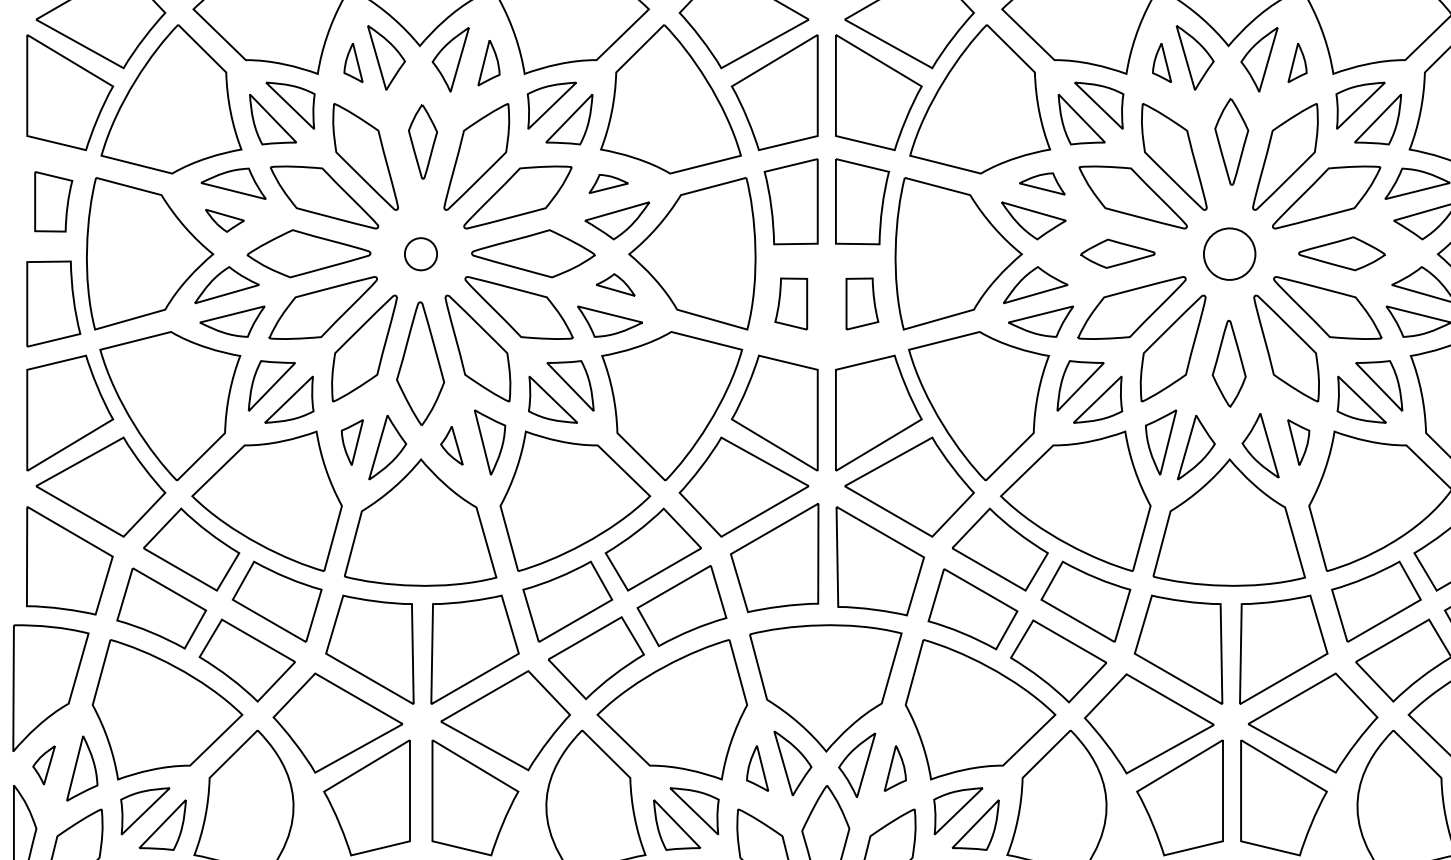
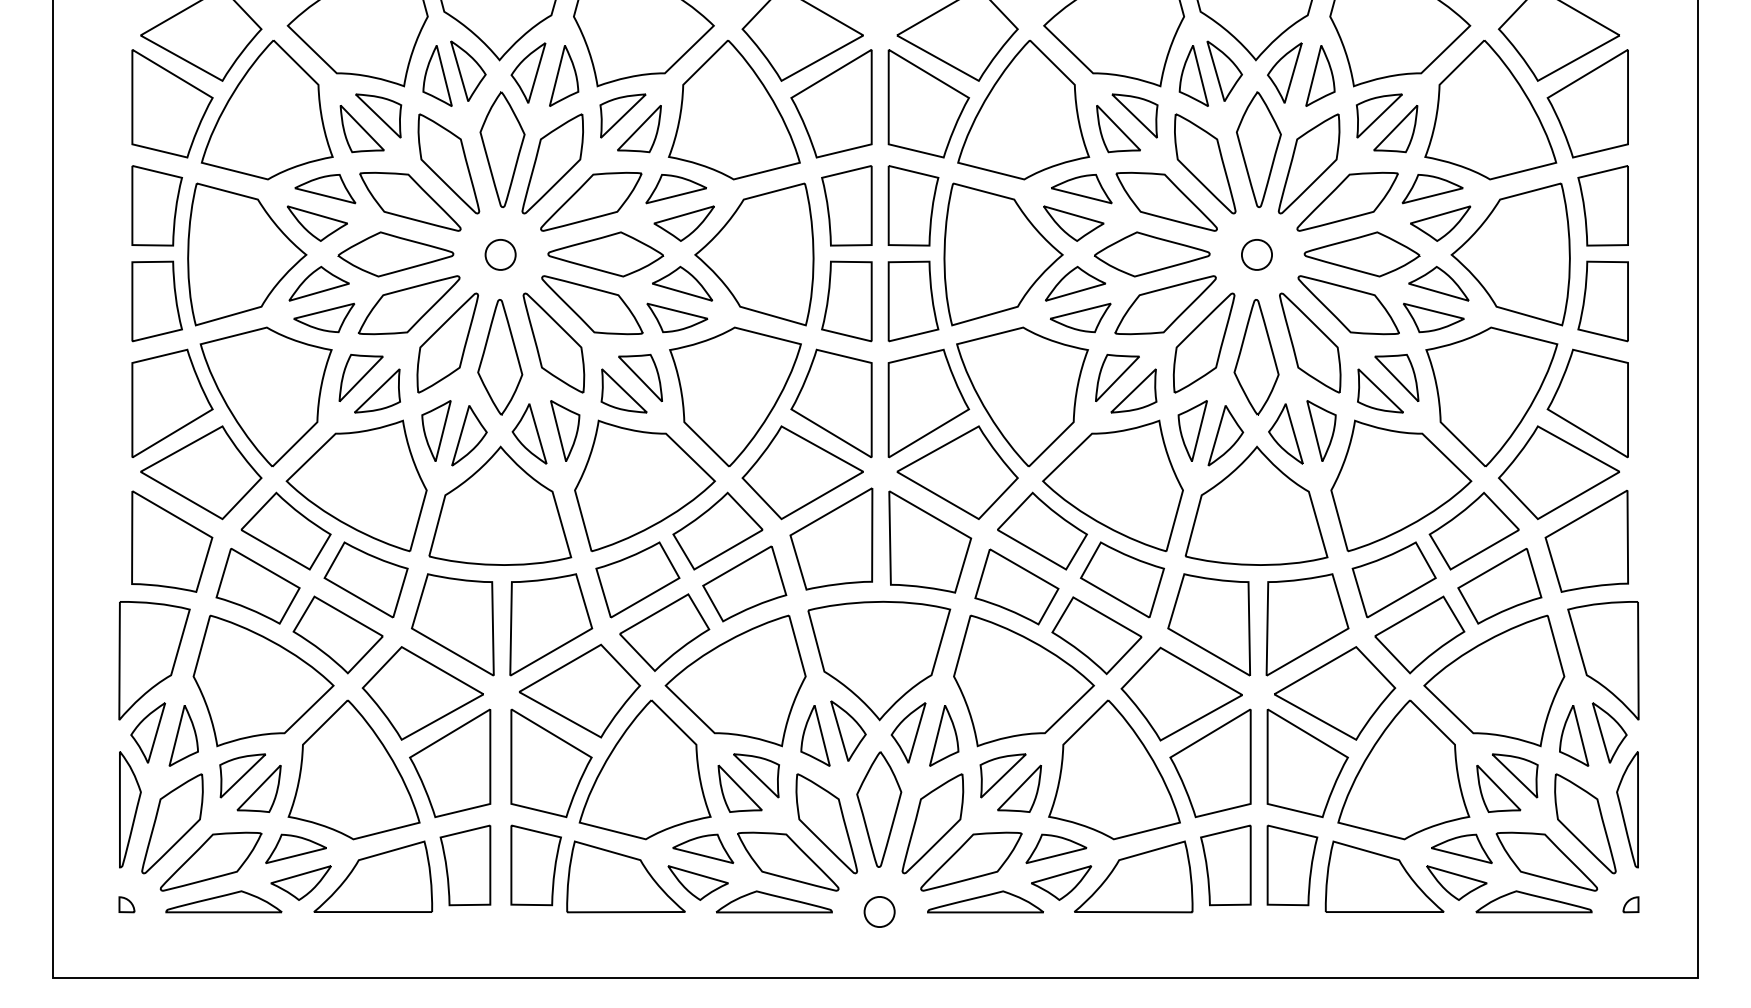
part: (353, 62) -> (437, 75), size x1.67
part: (489, 62) -> (564, 75), size x1.43
part: (1161, 62) -> (1193, 75), size x1.67
part: (1297, 62) -> (1320, 75), size x1.67
part: (422, 141) -> (502, 149), size x1.67
part: (1231, 141) -> (1258, 149), size x1.43
part: (607, 184) -> (675, 189), size x1.67
part: (1042, 184) -> (1081, 189), size x1.43
part: (53, 201) -> (156, 205), size x1.43
part: (224, 220) -> (316, 223), size x1.67
part: (1117, 253) -> (1152, 254), size x1.67
part: (1229, 253) -> (1256, 254), size x0.62
part: (1341, 253) -> (1361, 254), size x1.43
part: (615, 284) -> (682, 283), size x1.67
part: (790, 304) -> (846, 301), size x1.67
part: (862, 304) -> (913, 301), size x1.67
part: (1229, 363) -> (1256, 357), size x1.43
part: (352, 441) -> (436, 430), size x1.43
part: (1298, 441) -> (1321, 430), size x1.43
part: (451, 445) -> (529, 433), size x1.67
part: (43, 764) -> (147, 732), size x1.67
part: (757, 768) -> (815, 735), size x1.43
part: (895, 768) -> (944, 735), size x1.43

